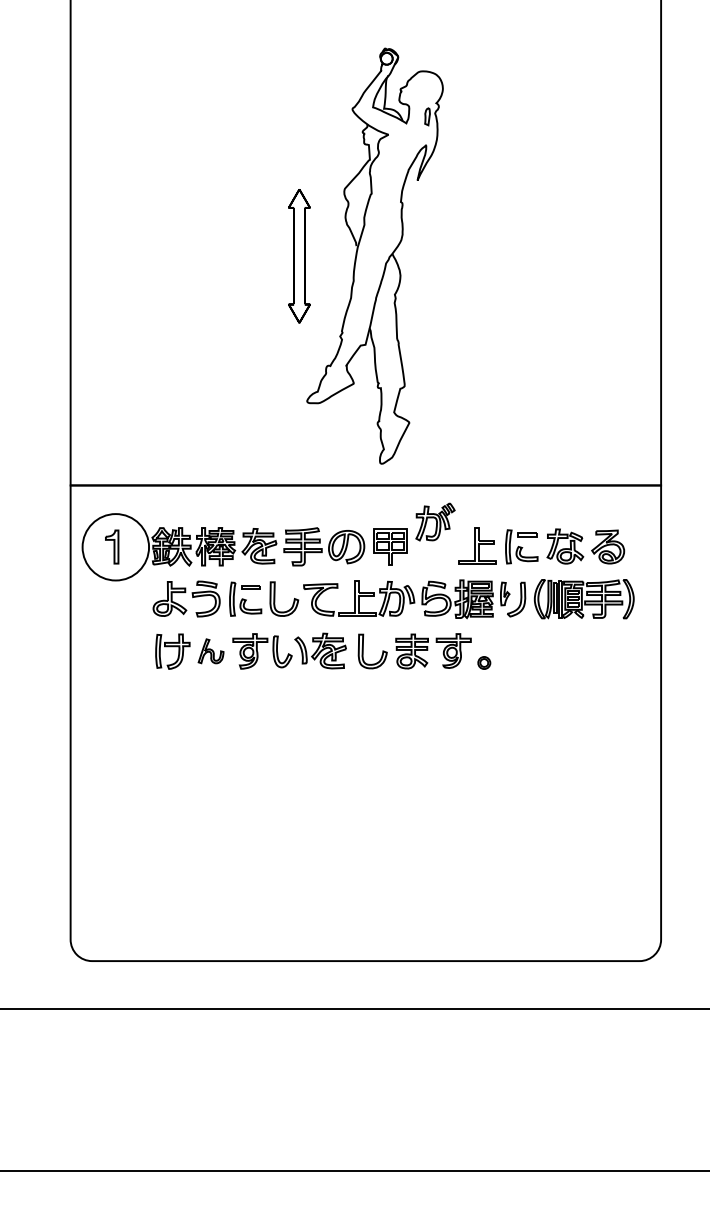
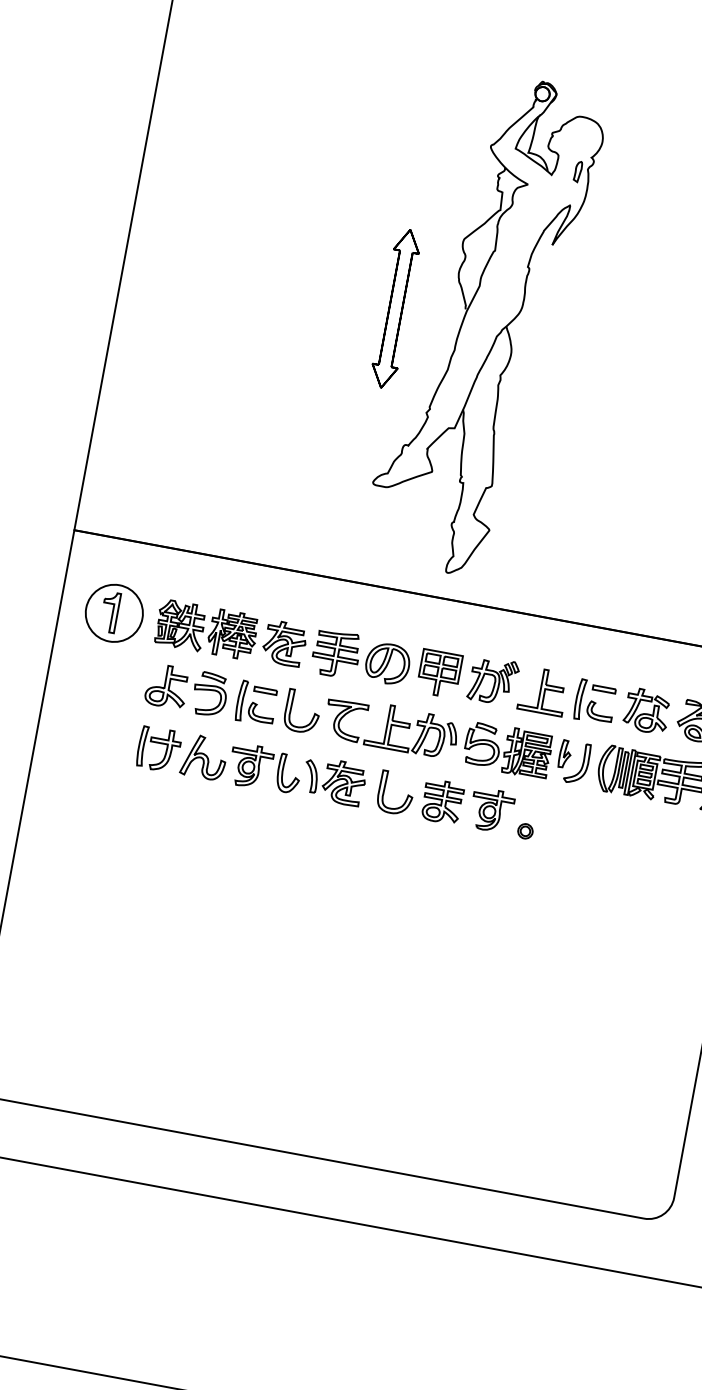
part: (435, 521) -> (493, 680), moved
circle: (115, 547) -> (113, 613), size x0.71
part: (210, 651) -> (203, 757), size x1.43

